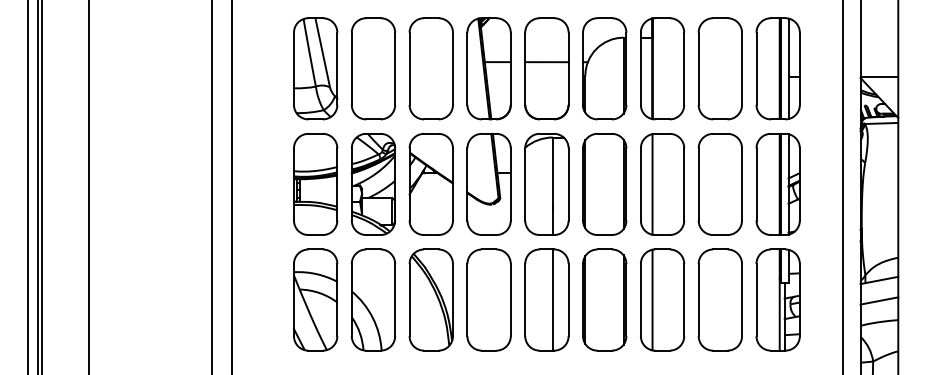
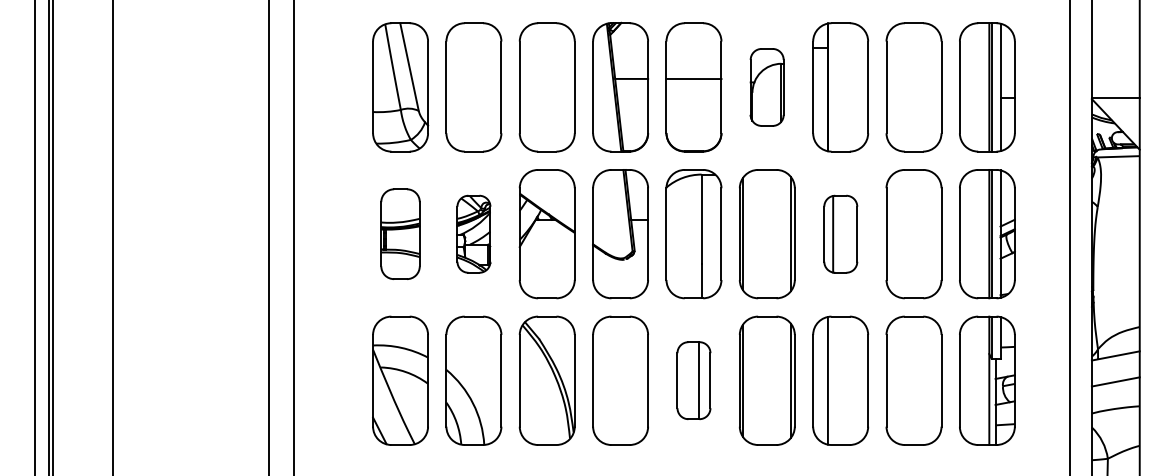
part: (604, 68) -> (766, 87), size x0.6
part: (315, 184) -> (400, 234), size x0.7
part: (373, 184) -> (473, 234), size x0.6
part: (662, 184) -> (840, 234), size x0.6
part: (546, 299) -> (693, 380), size x0.6

